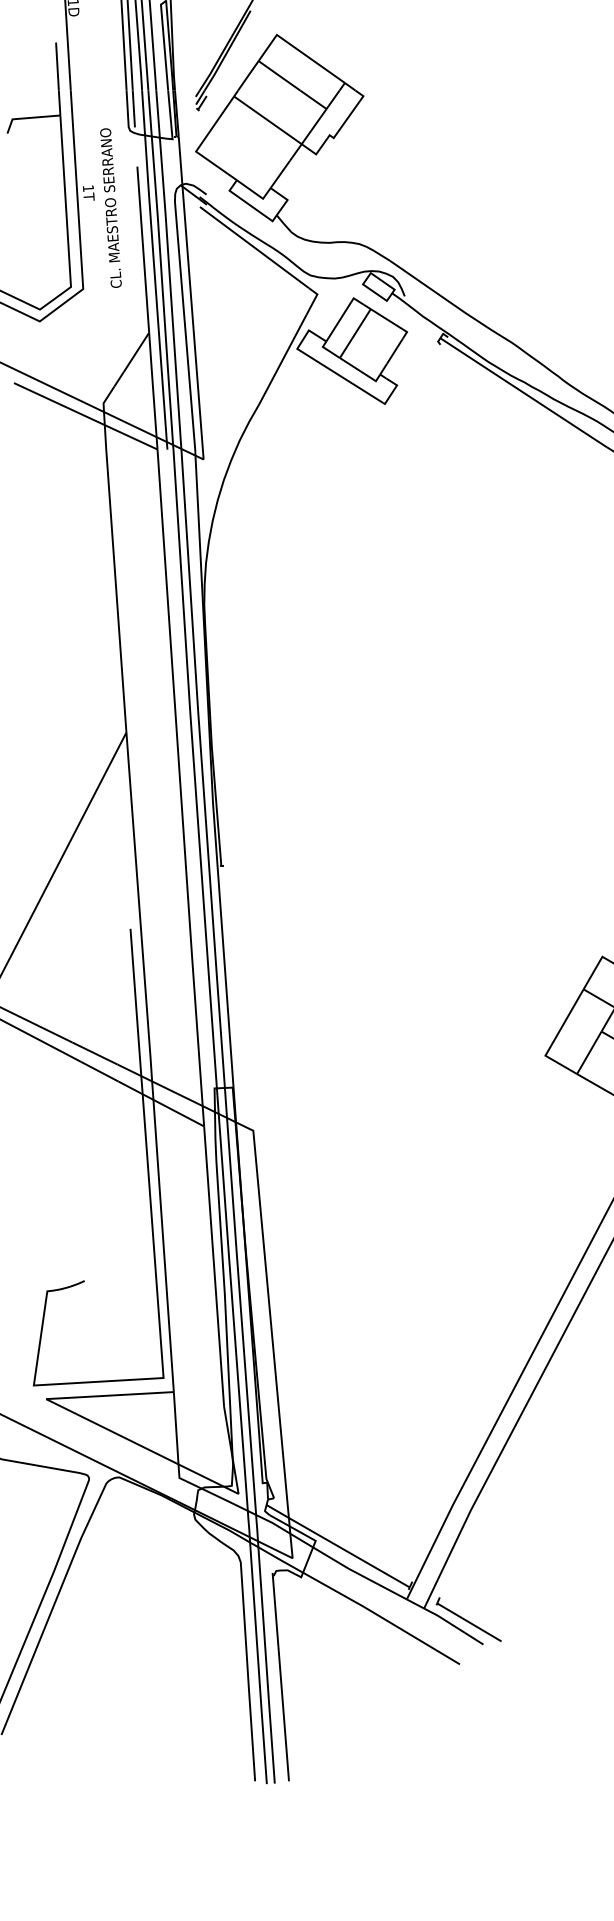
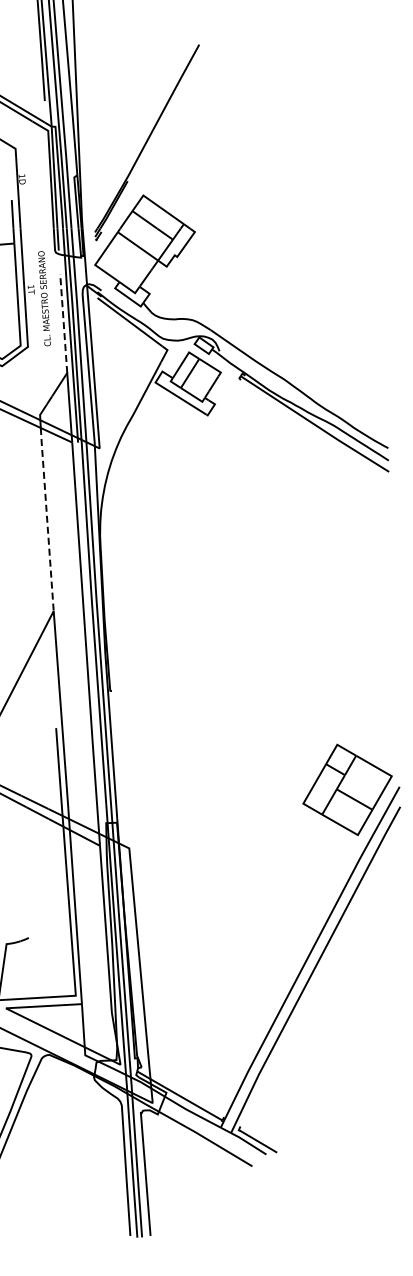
line: (142, 249) -> (63, 323), solid -> dashed
line: (115, 578) -> (47, 519), solid -> dashed

